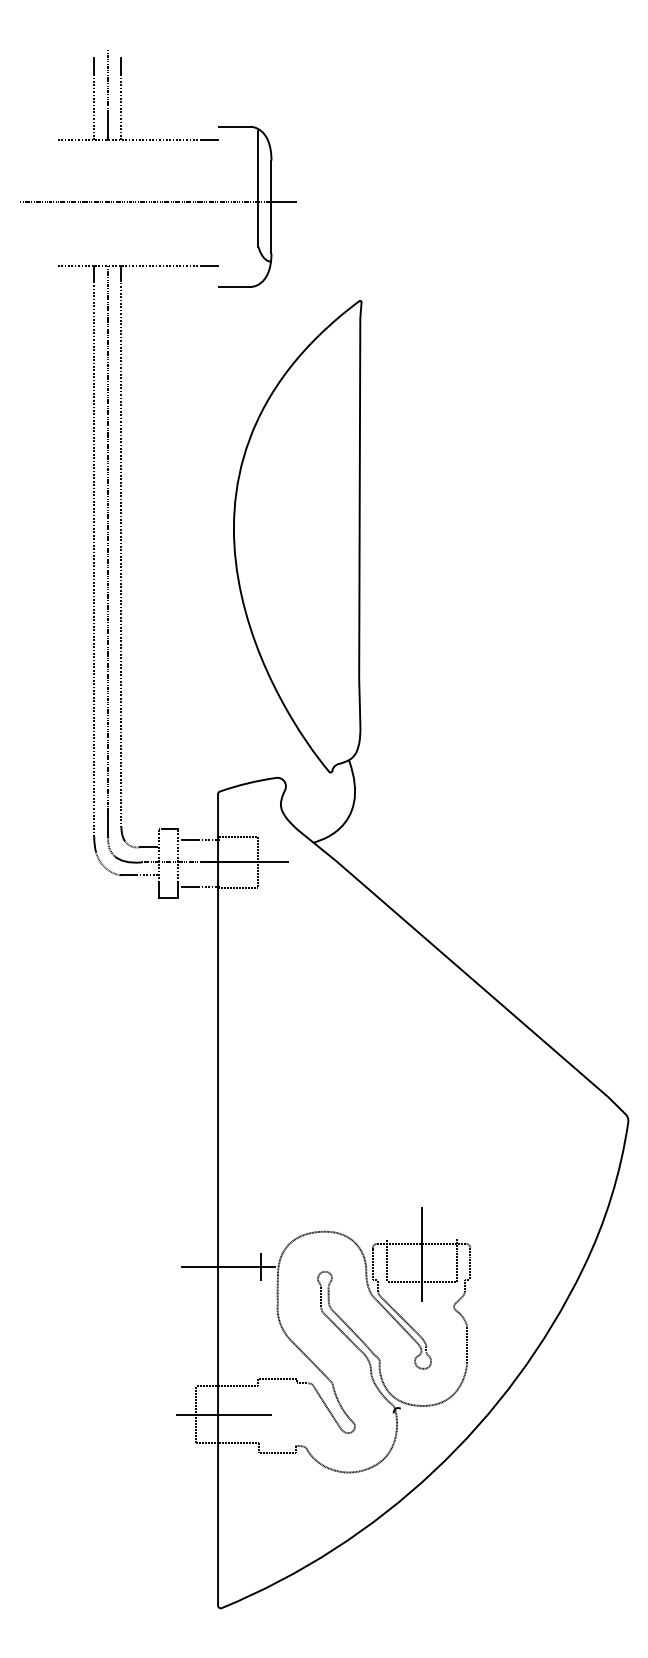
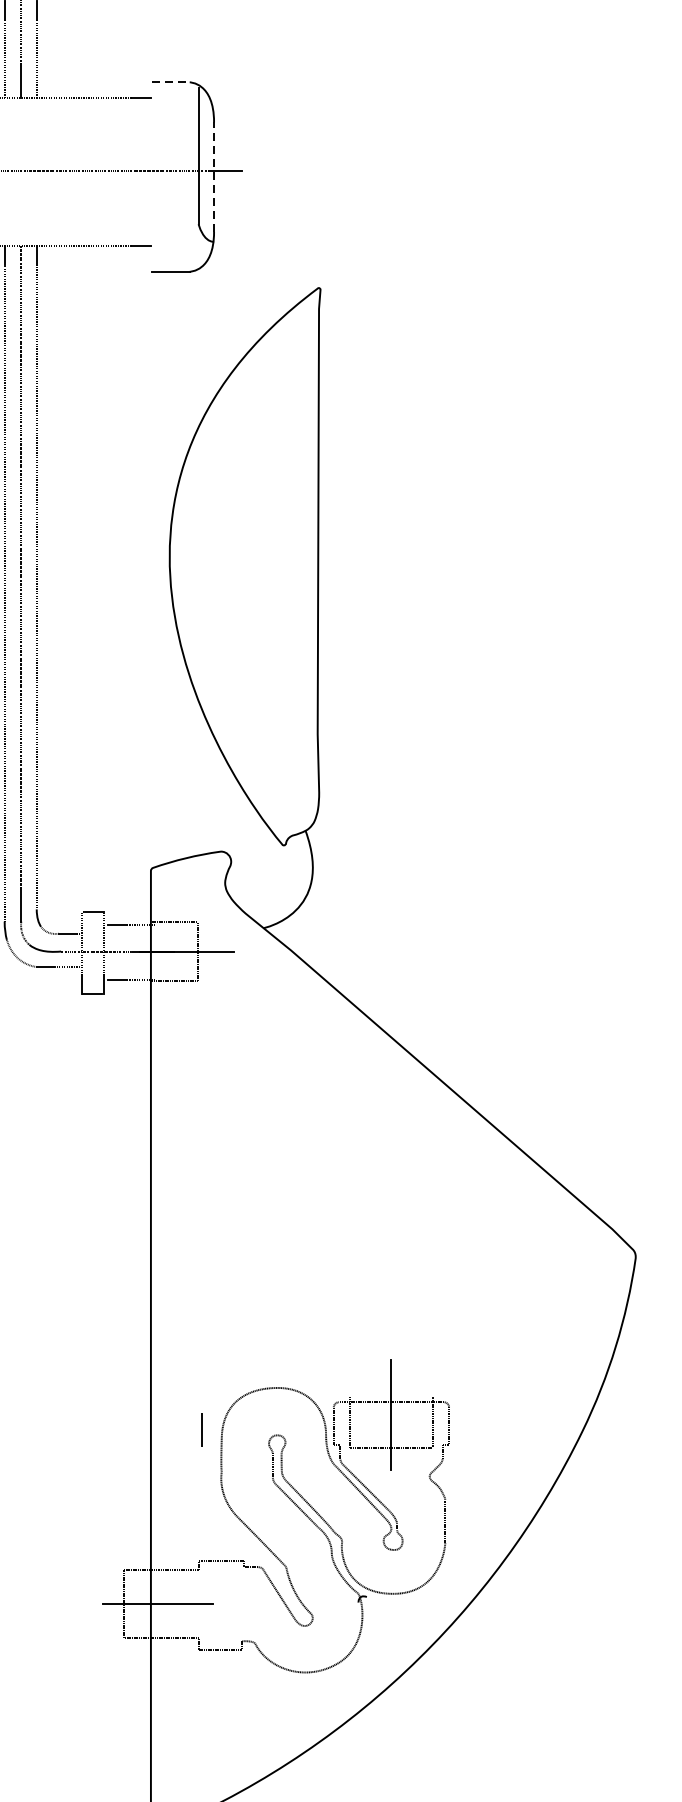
line: (234, 126) -> (170, 82), solid -> dashed
line: (271, 206) -> (214, 176), solid -> dashed
line: (228, 1267) -> (163, 1430), removed

